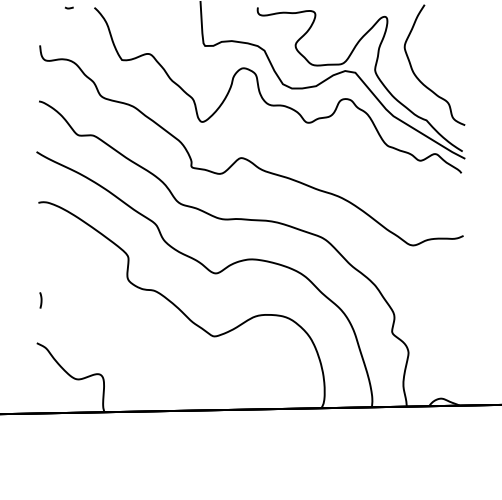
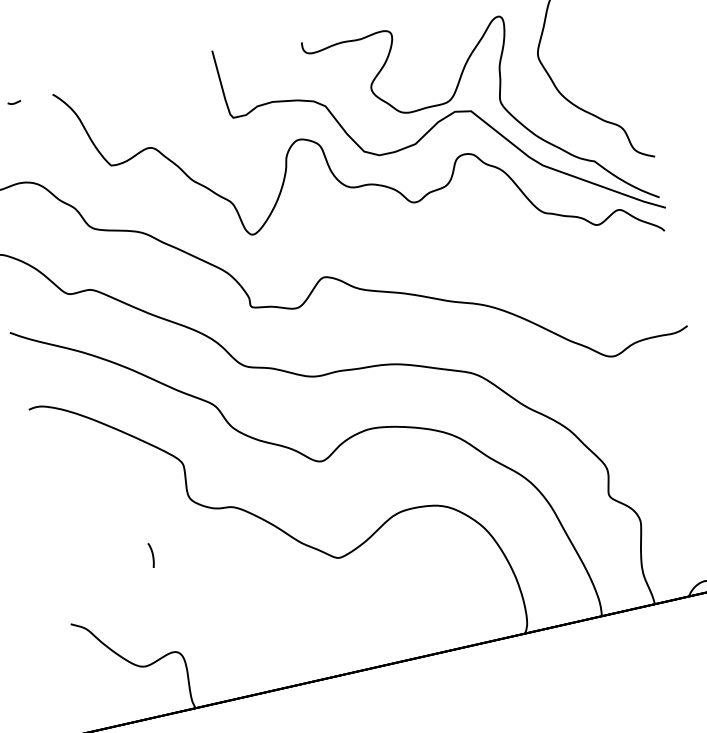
line: (40, 300) -> (151, 555), moved

